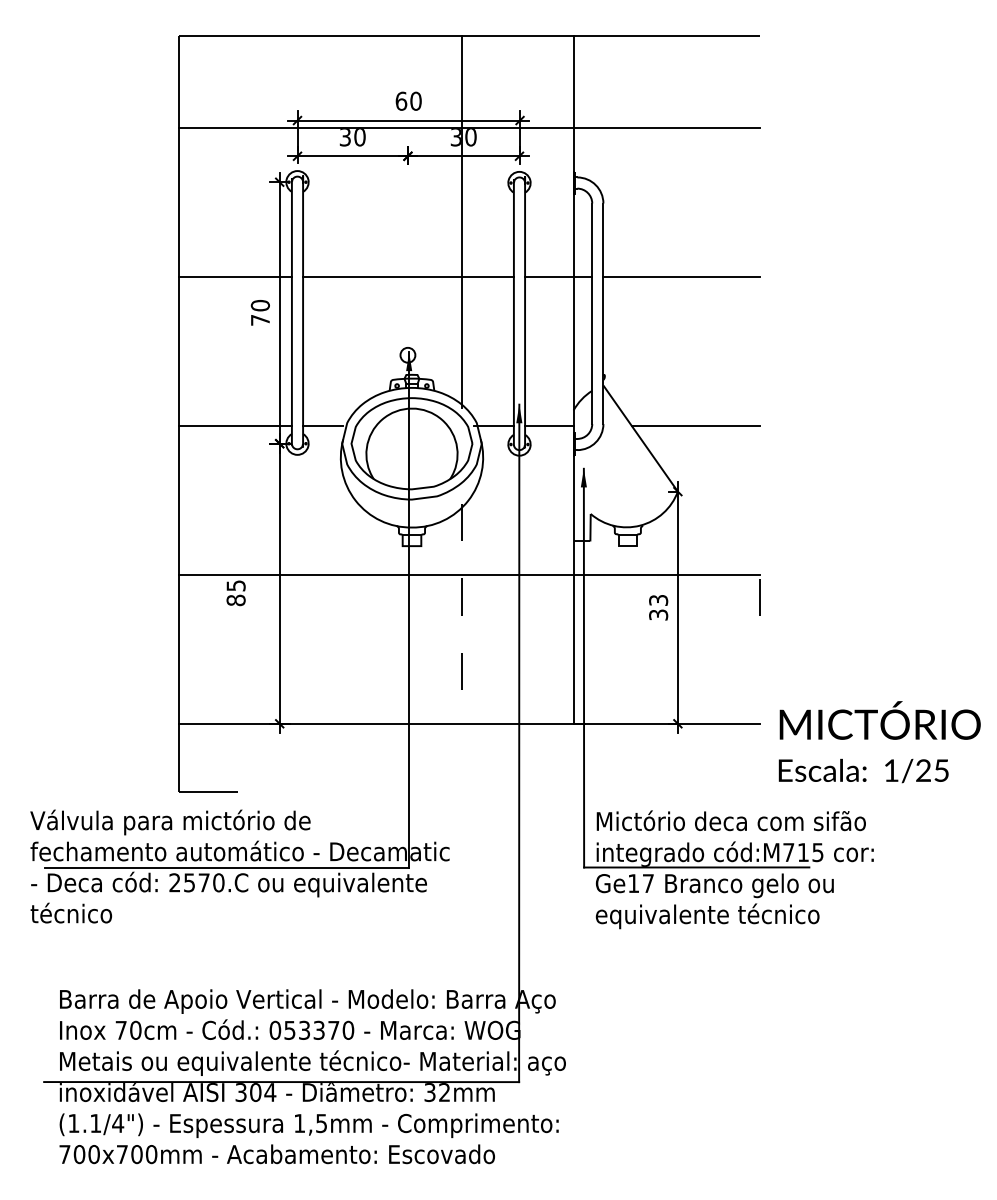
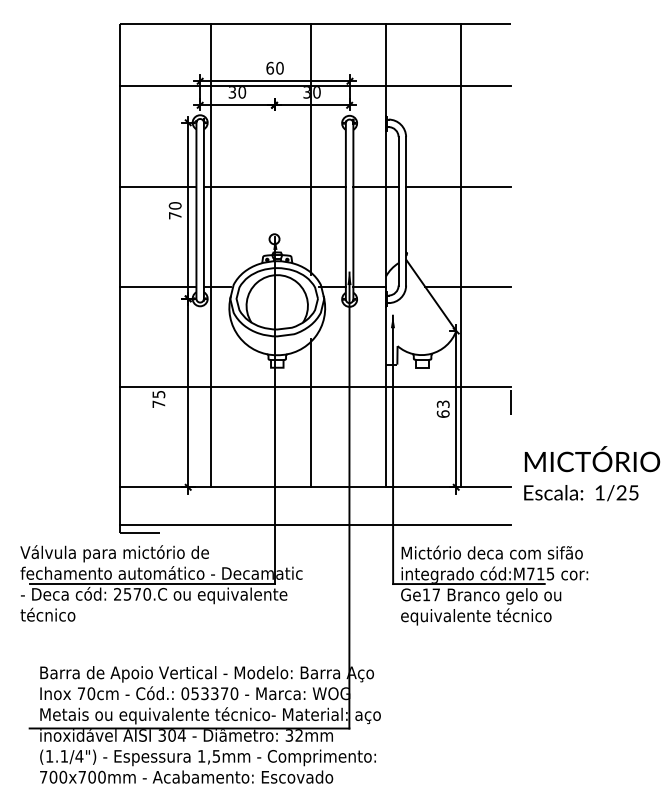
line: (312, 379) -> (210, 255), added
line: (685, 379) -> (461, 255), added
text: (235, 600) -> (158, 404), 85 -> 75
line: (461, 614) -> (310, 413), dashed -> solid
text: (657, 614) -> (442, 413), 33 -> 63
text: (880, 741) -> (592, 473), moved
line: (468, 779) -> (315, 524), added

